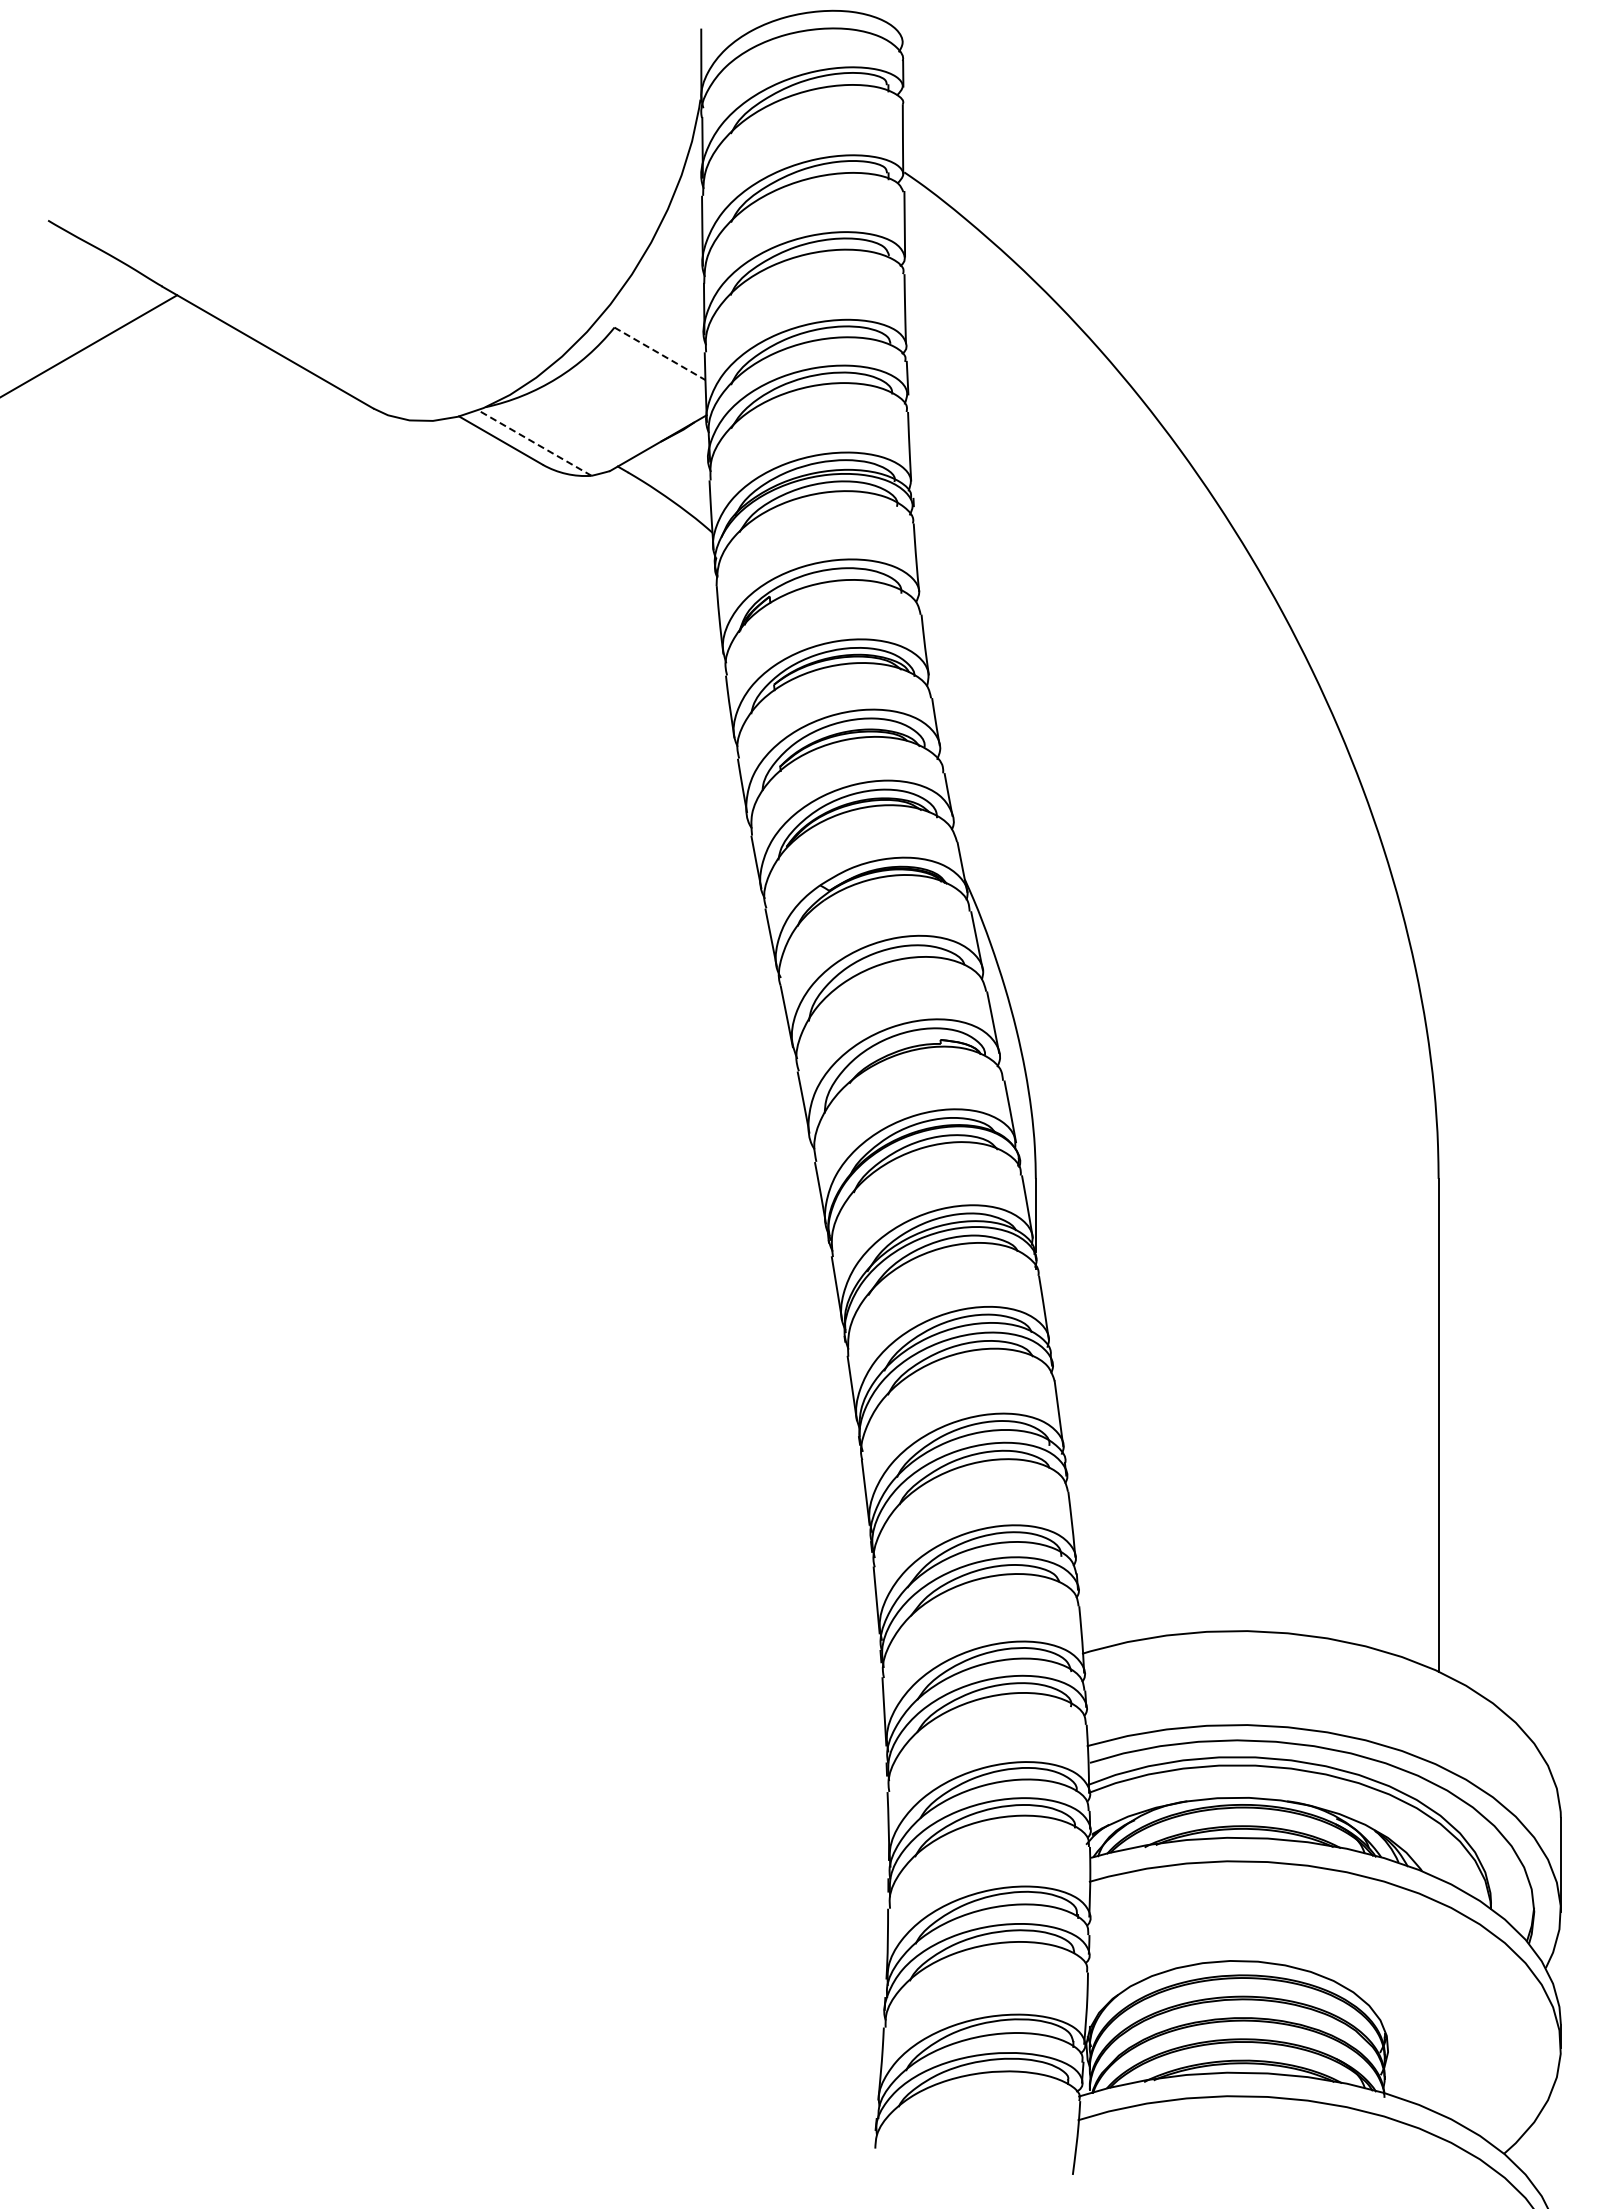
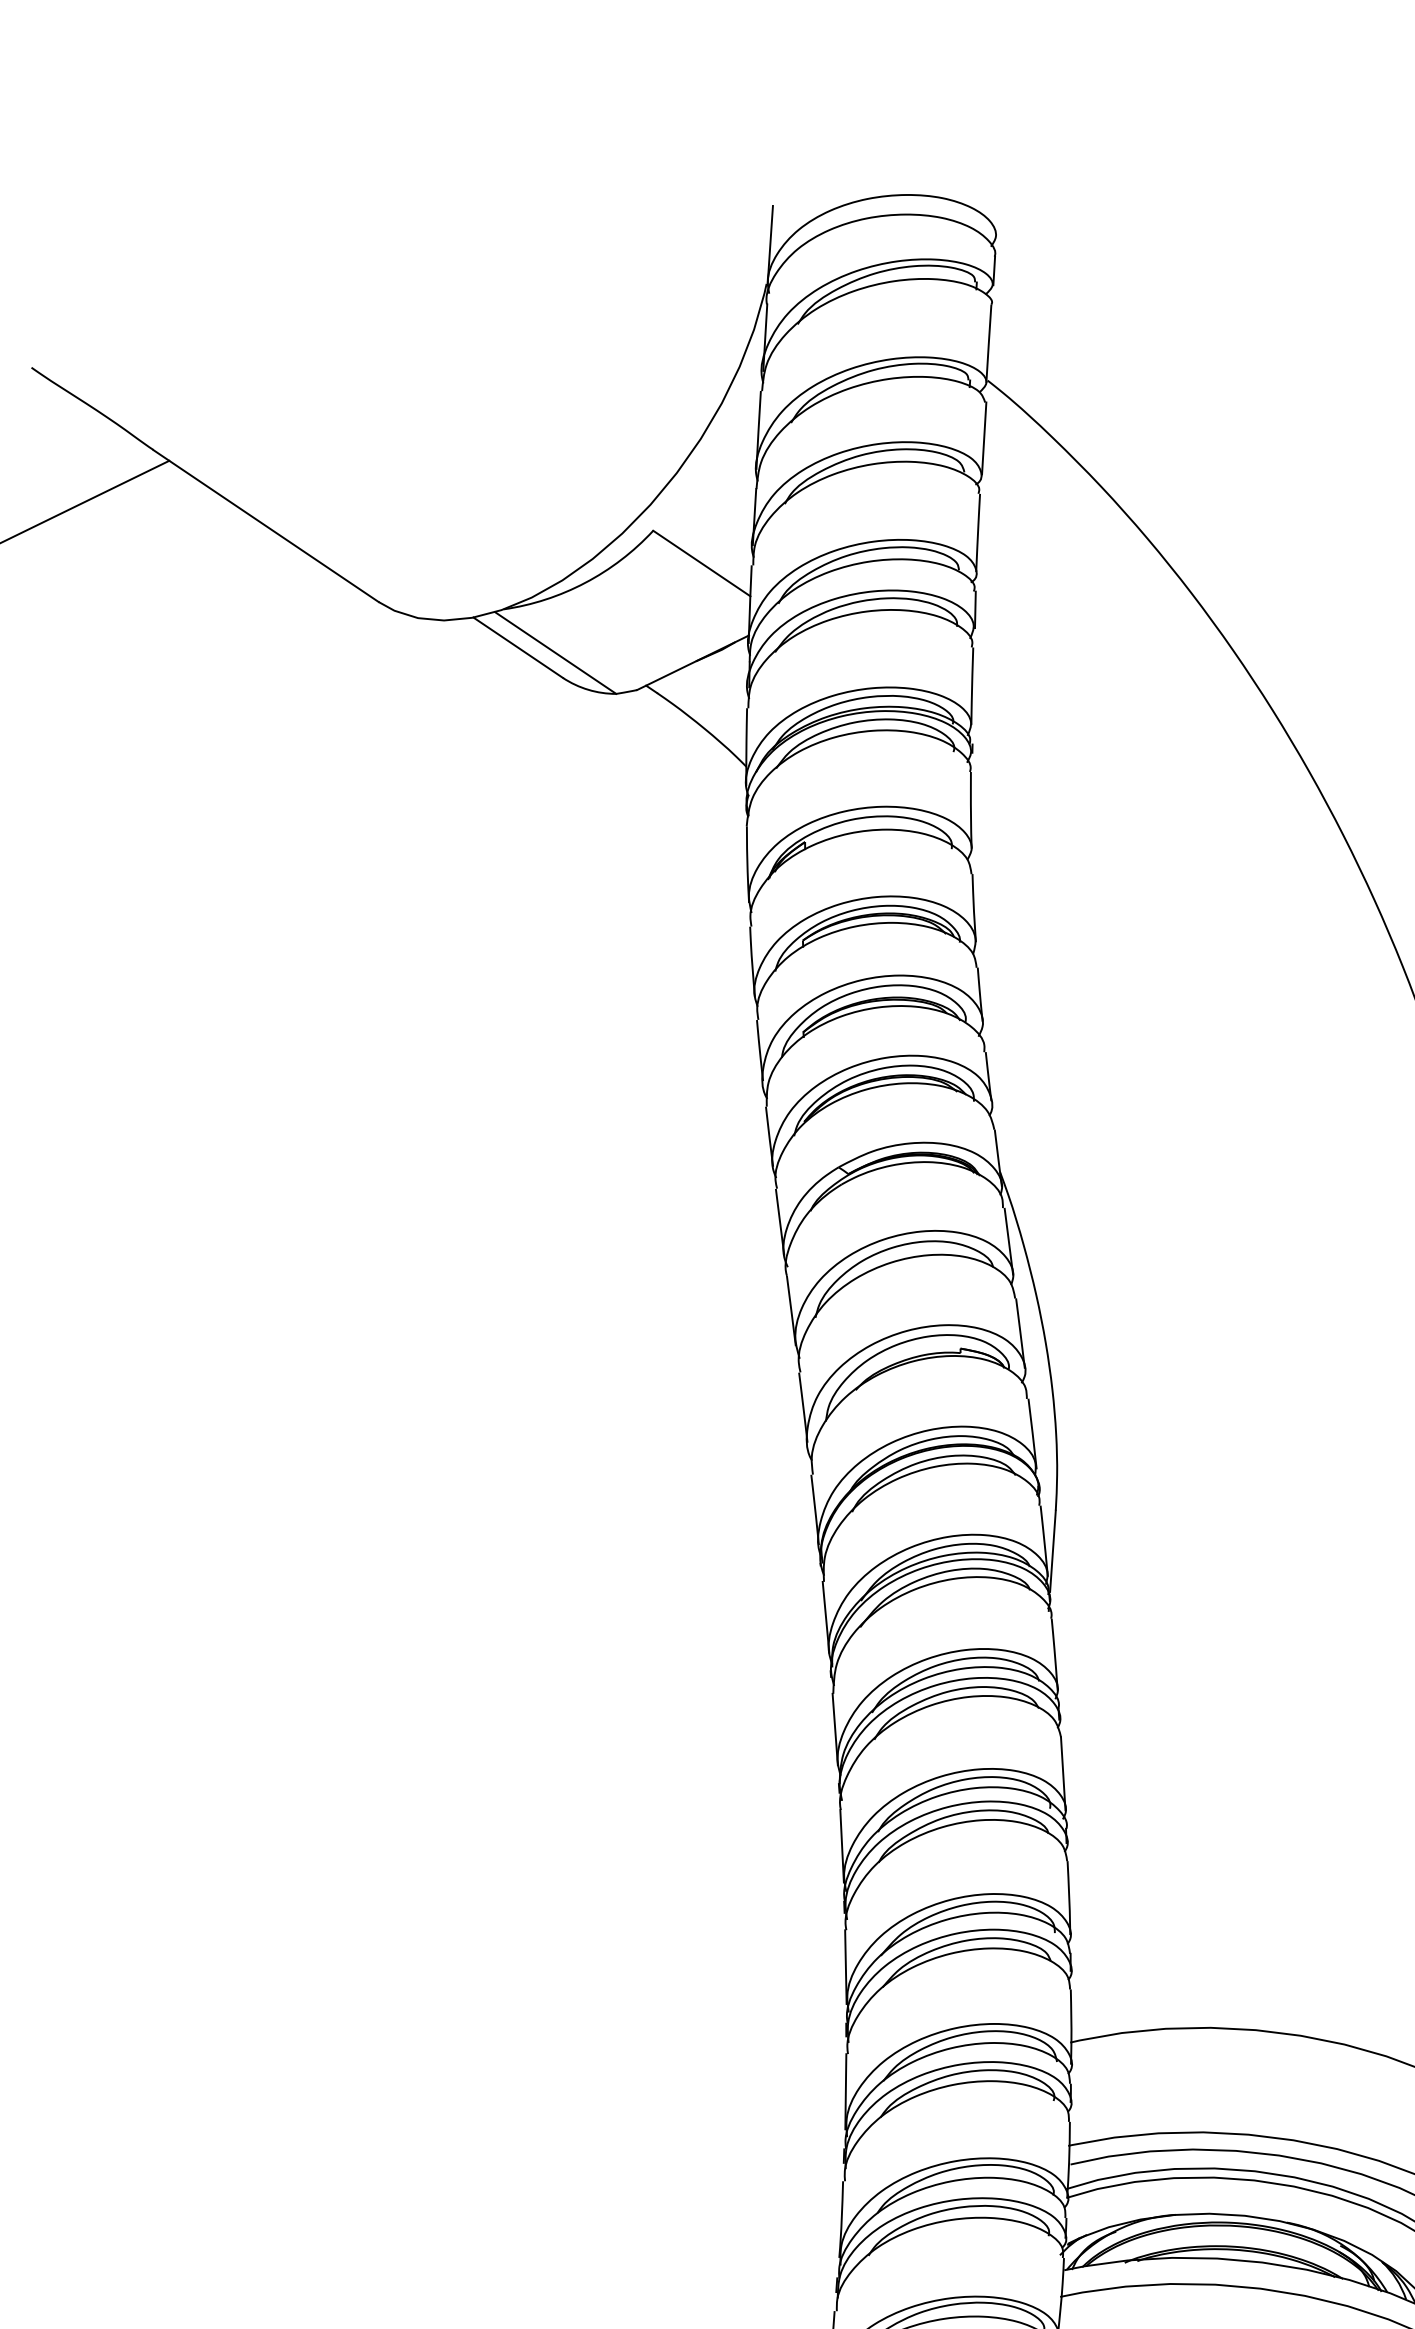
line: (660, 353) -> (702, 563), dashed -> solid
line: (534, 443) -> (555, 653), dashed -> solid

